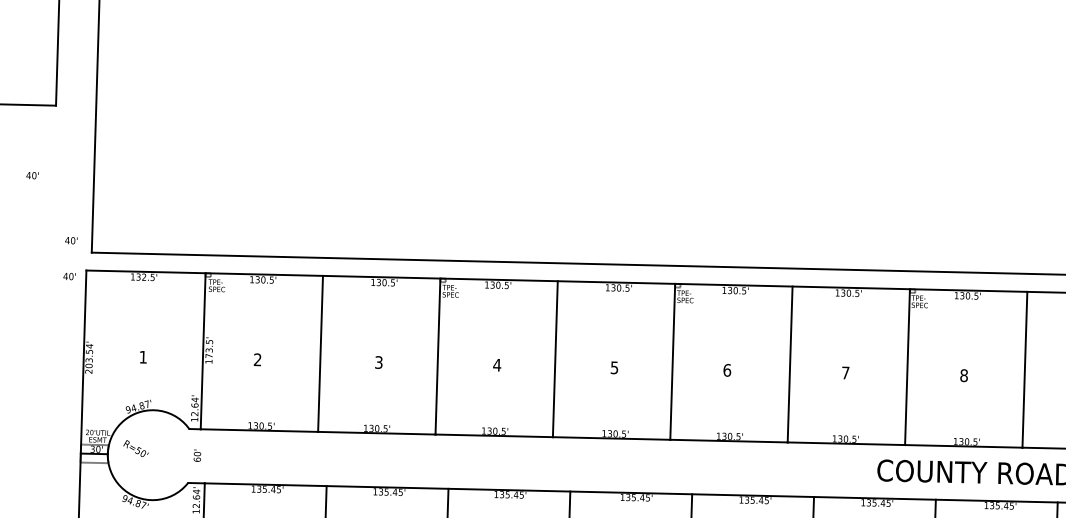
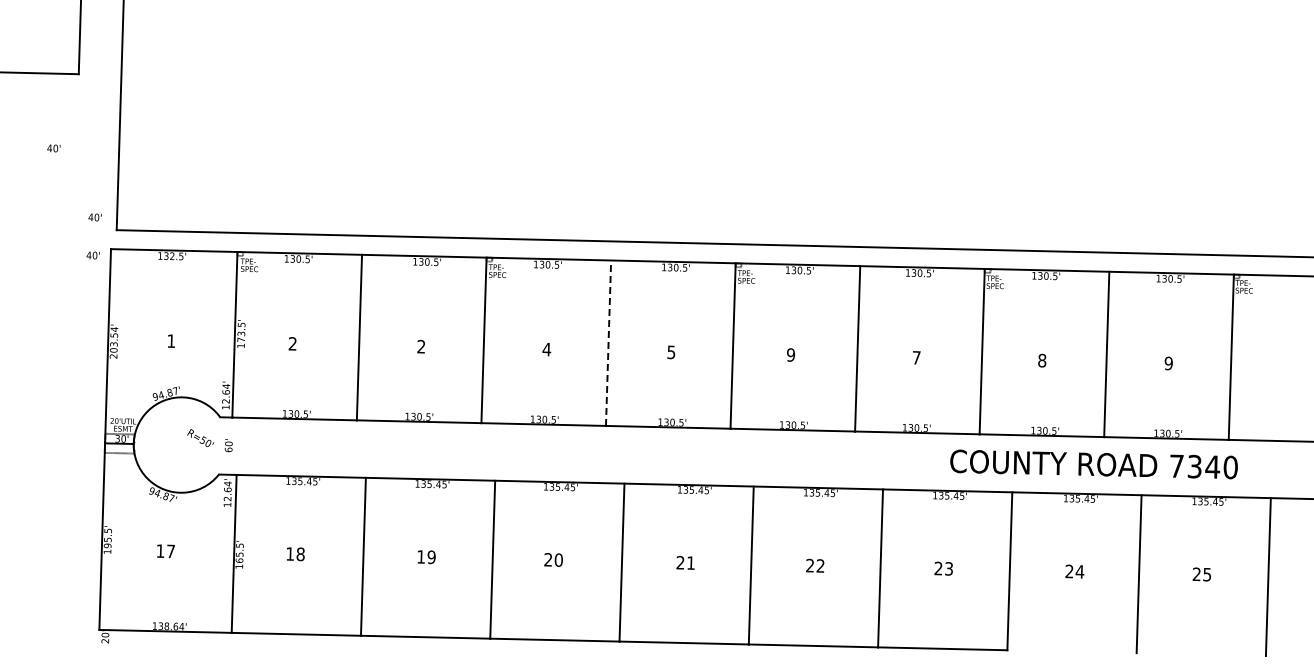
line: (555, 359) -> (608, 343), solid -> dashed
text: (379, 362) -> (421, 346), 3 -> 2
text: (727, 369) -> (791, 354), 6 -> 9
text: (135, 448) -> (200, 437), moved

